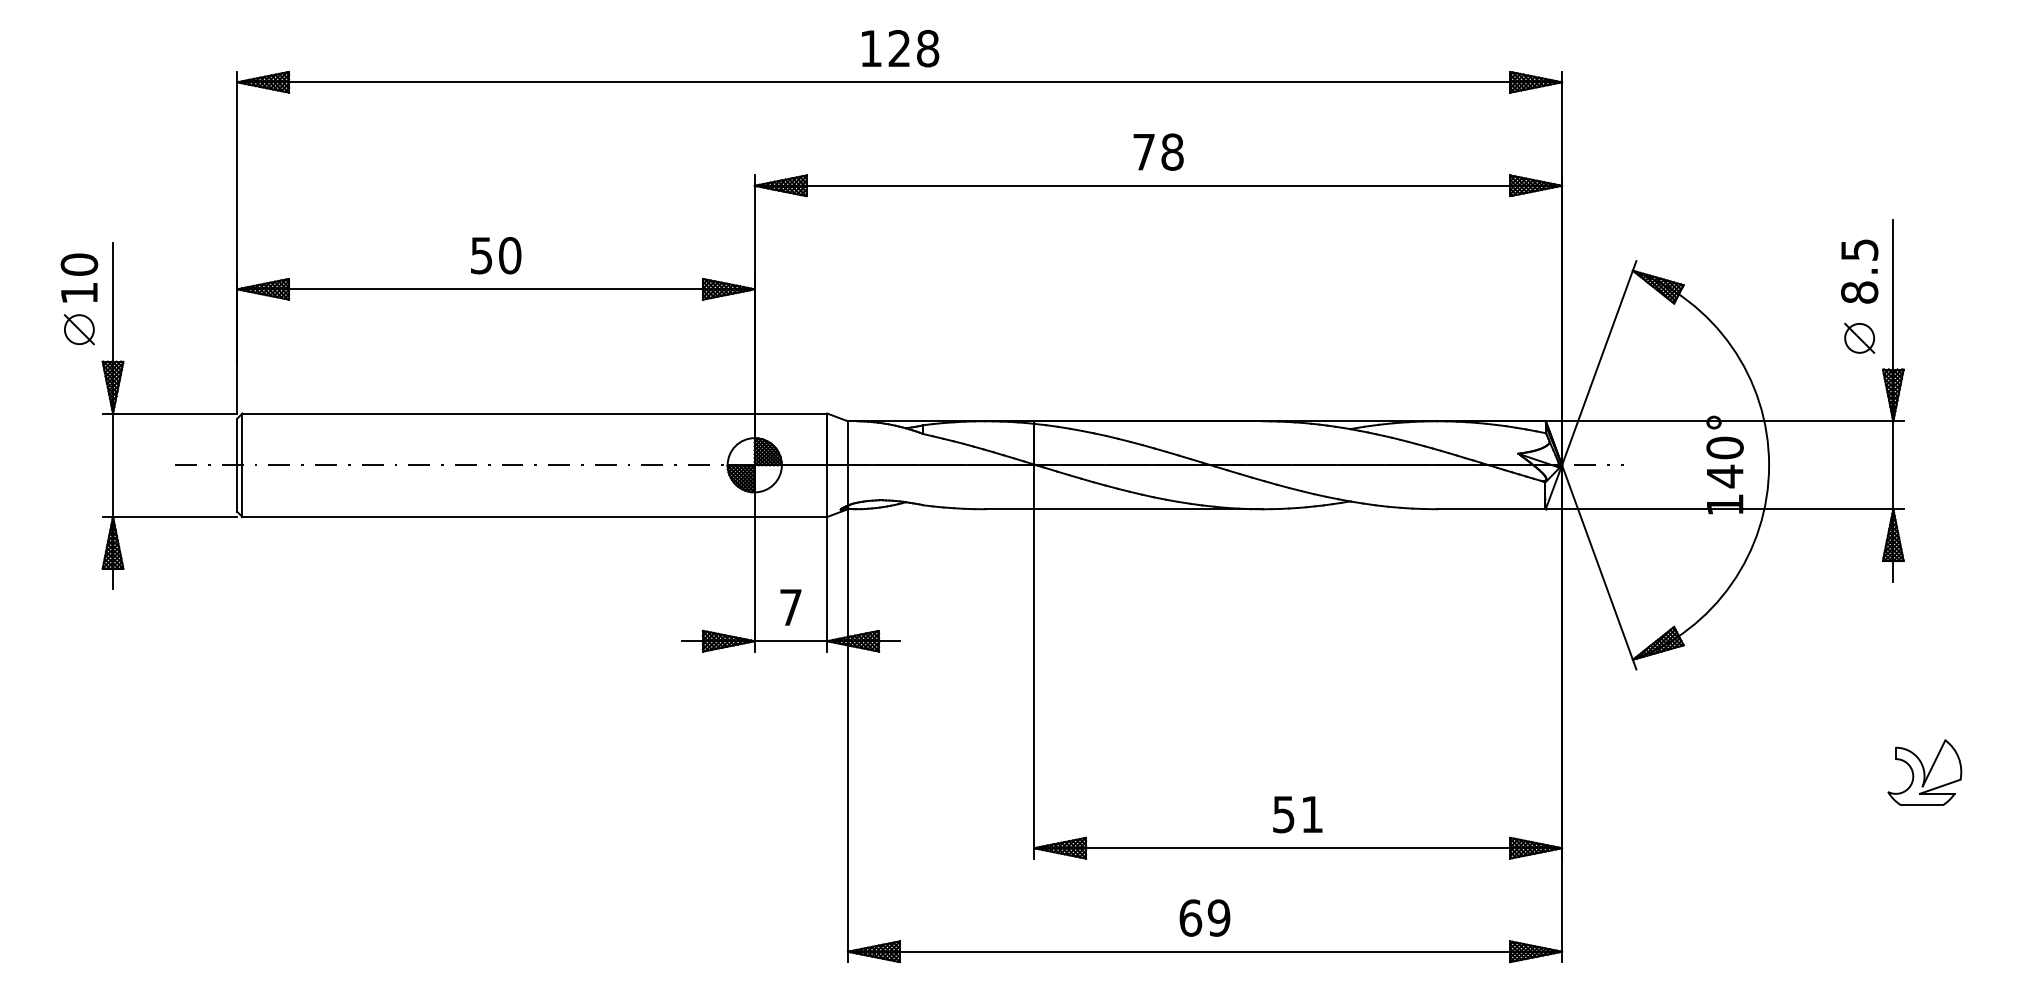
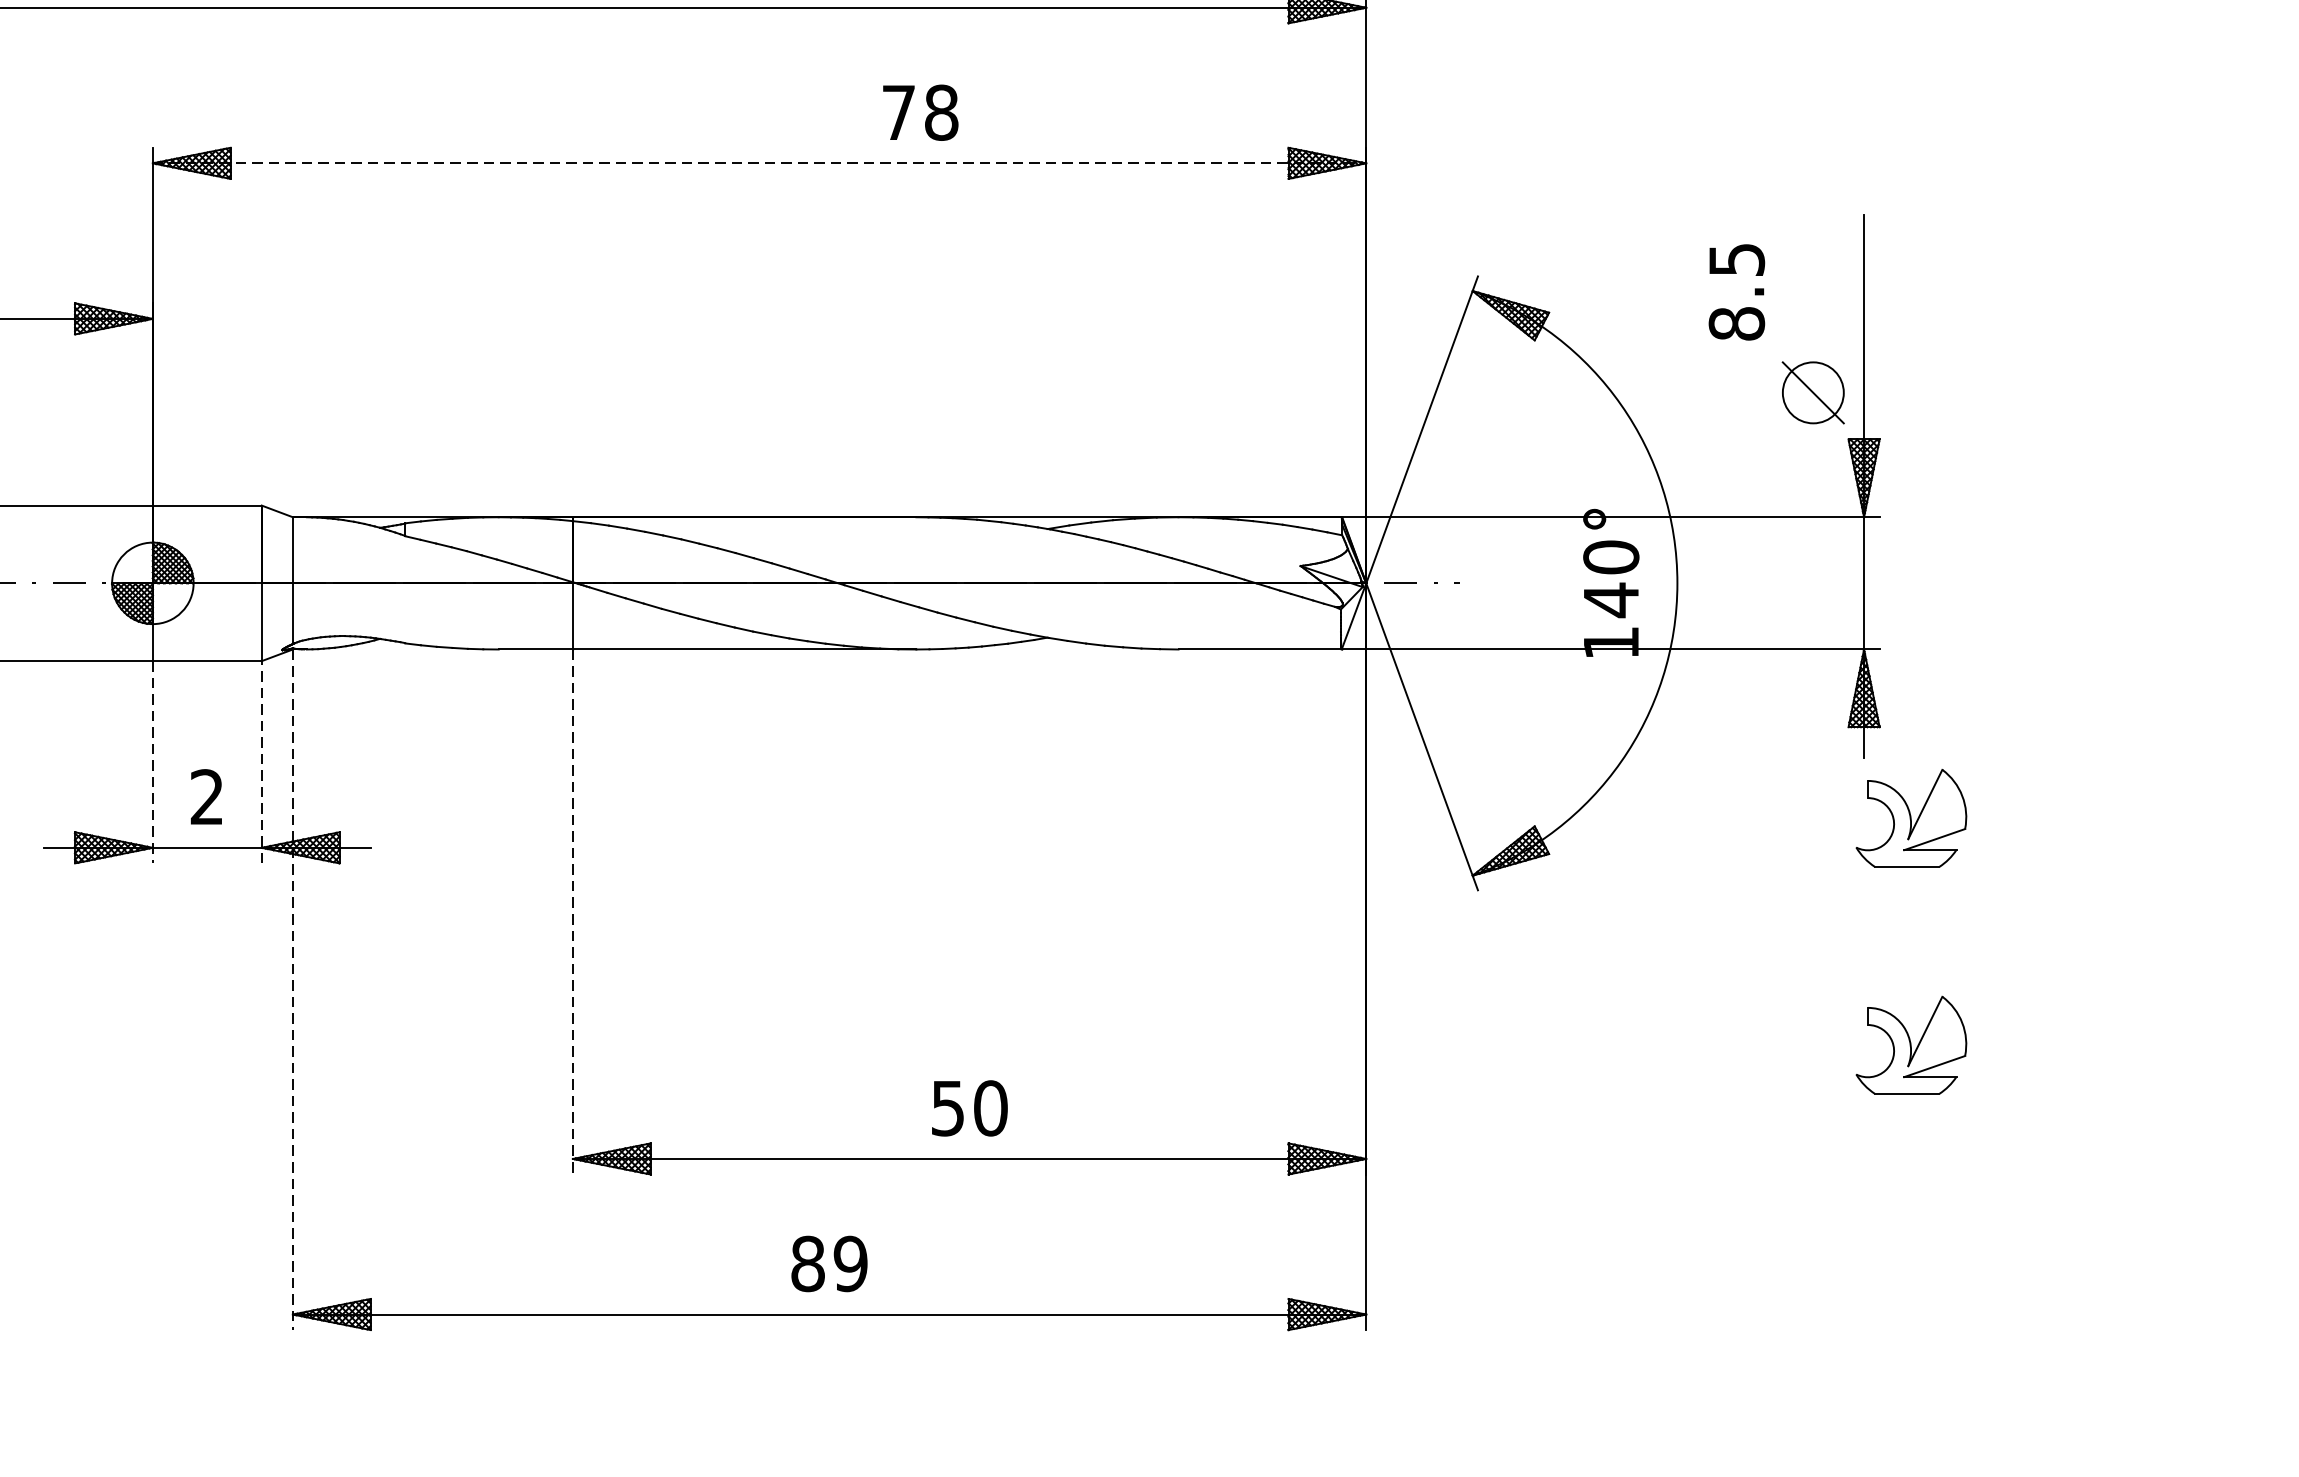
text: (1158, 151) -> (920, 111), moved
line: (1158, 185) -> (759, 162), solid -> dashed
text: (1859, 271) -> (1736, 292), moved
part: (1859, 337) -> (1813, 391), size x1.4
line: (827, 583) -> (262, 761), solid -> dashed
line: (754, 584) -> (152, 762), solid -> dashed
text: (790, 606) -> (206, 795), 7 -> 2
part: (1924, 621) -> (1910, 818), added
line: (1034, 683) -> (573, 911), solid -> dashed
line: (847, 736) -> (292, 991), solid -> dashed
text: (1312, 814) -> (991, 1108), 51 -> 50
text: (1190, 917) -> (807, 1263), 69 -> 89

